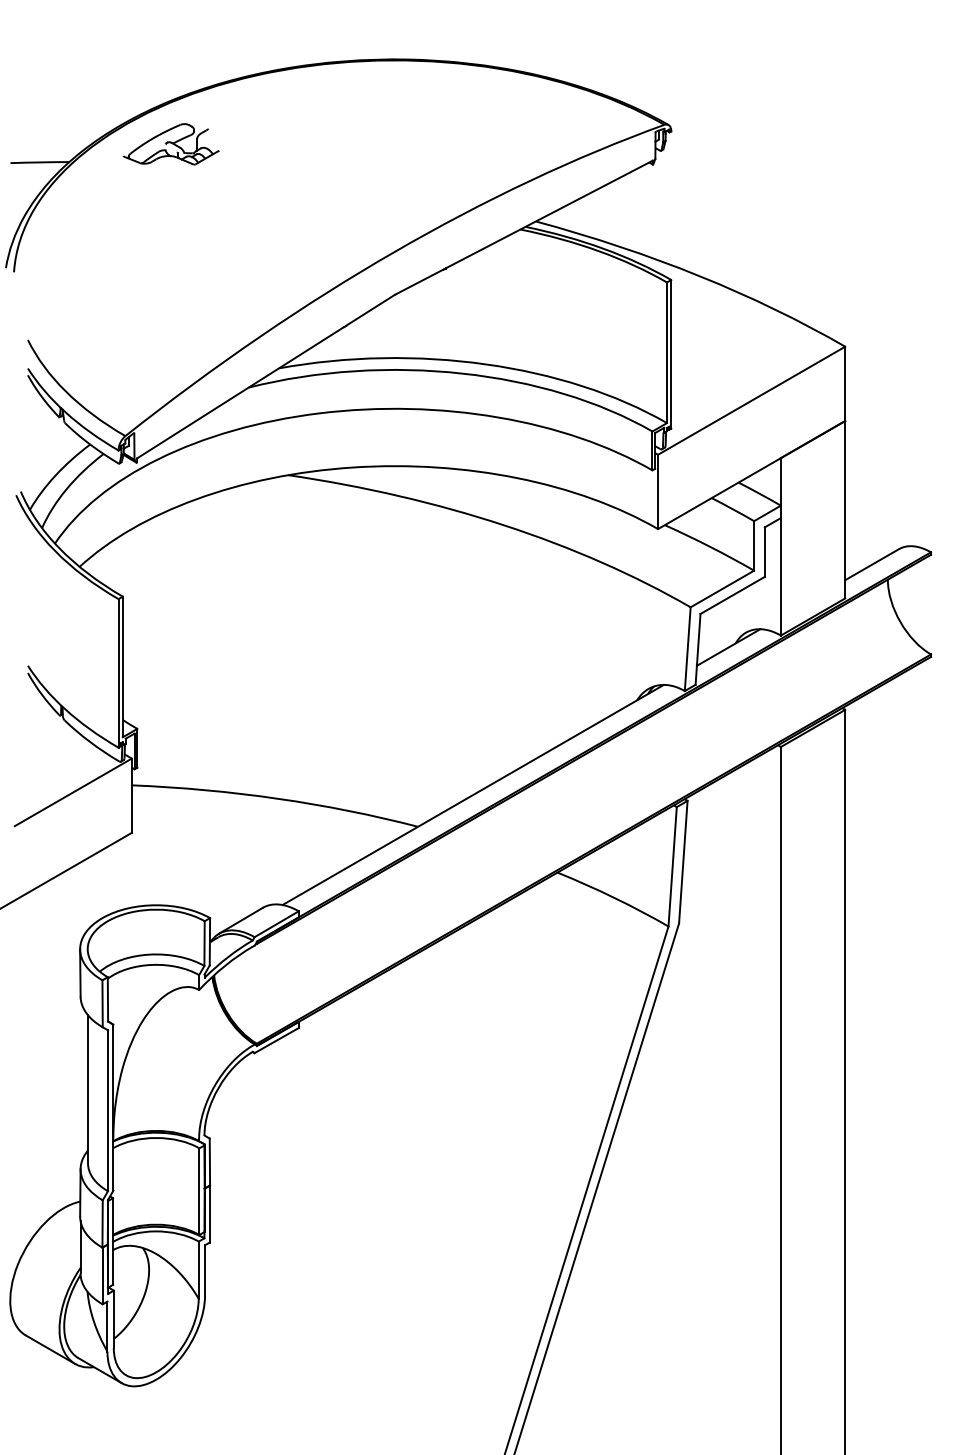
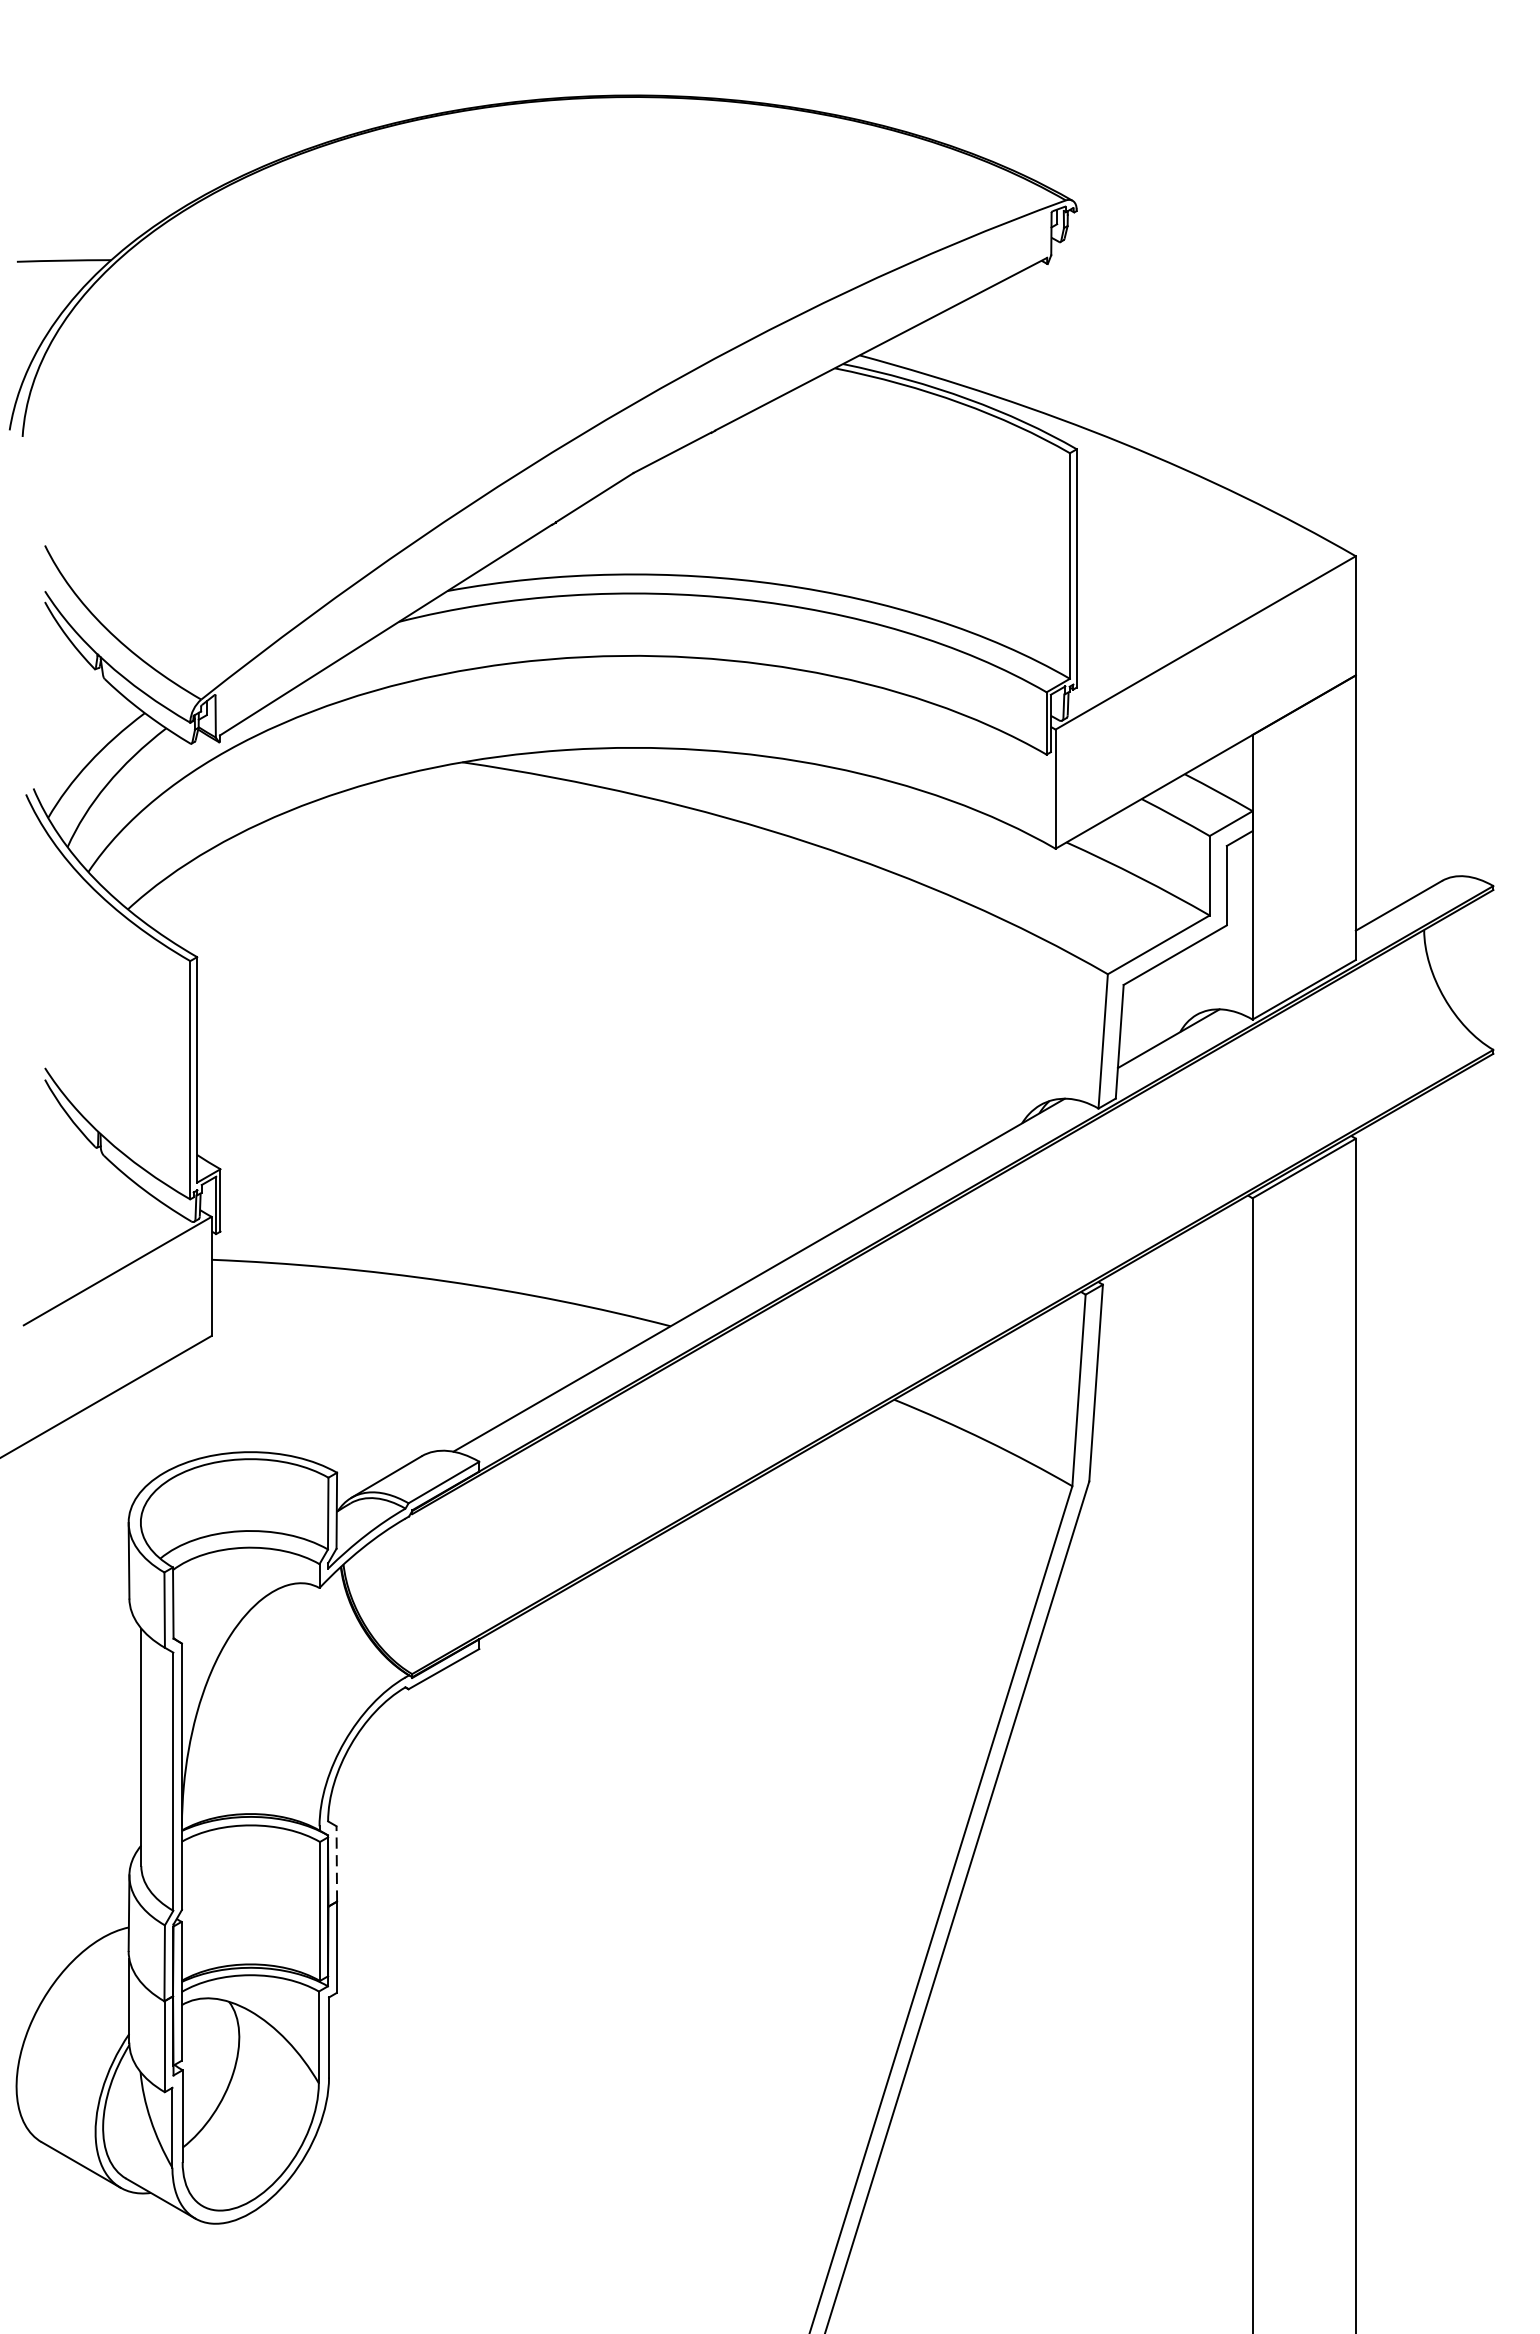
part: (170, 144) -> (273, 231), removed
line: (209, 1161) -> (336, 1863), solid -> dashed

